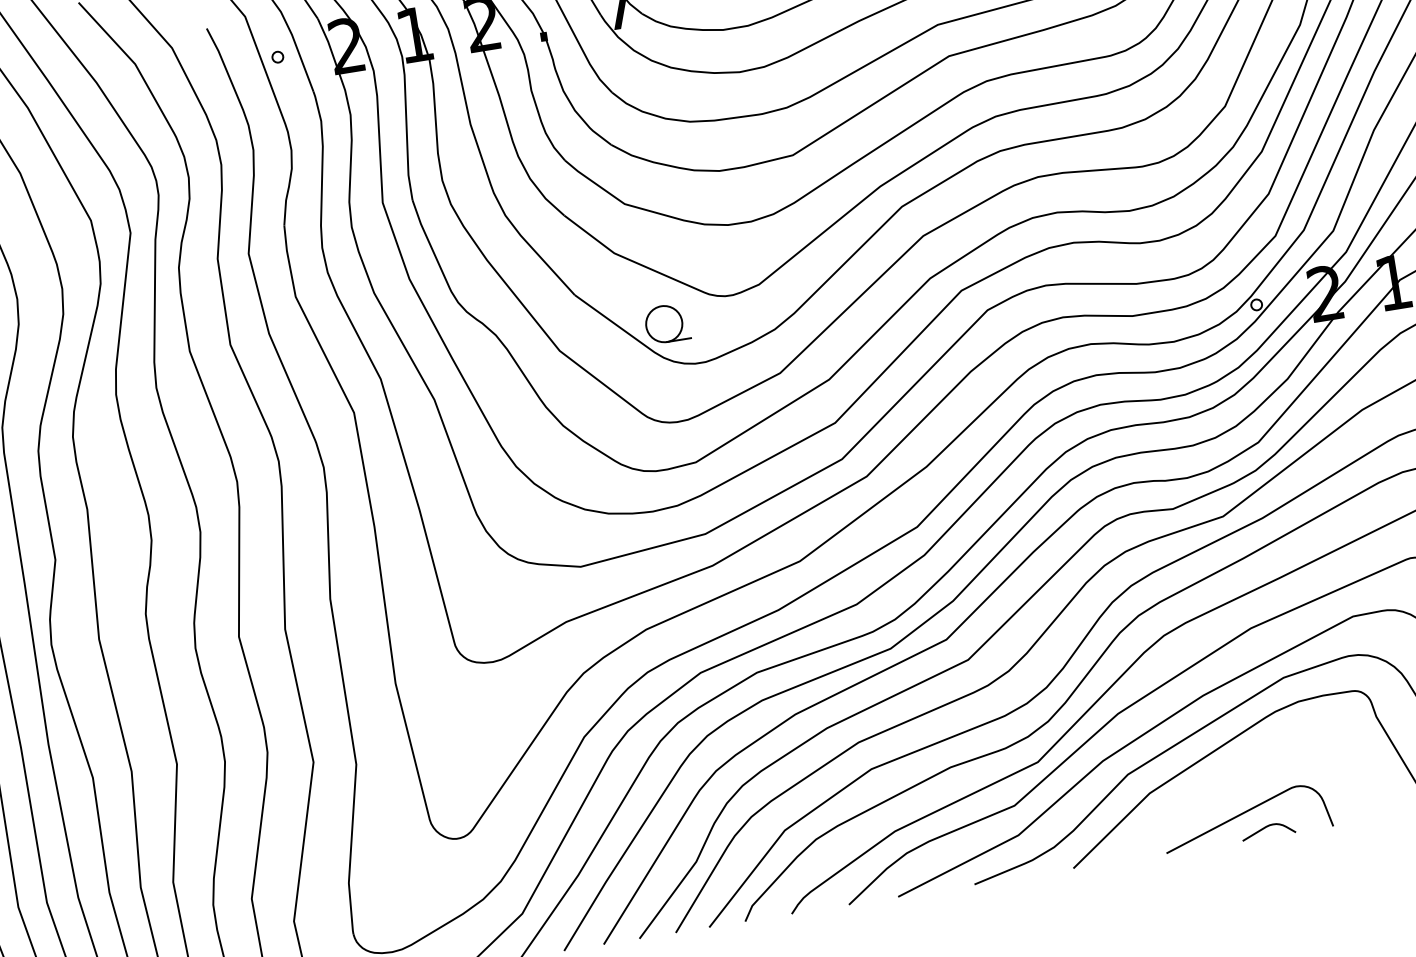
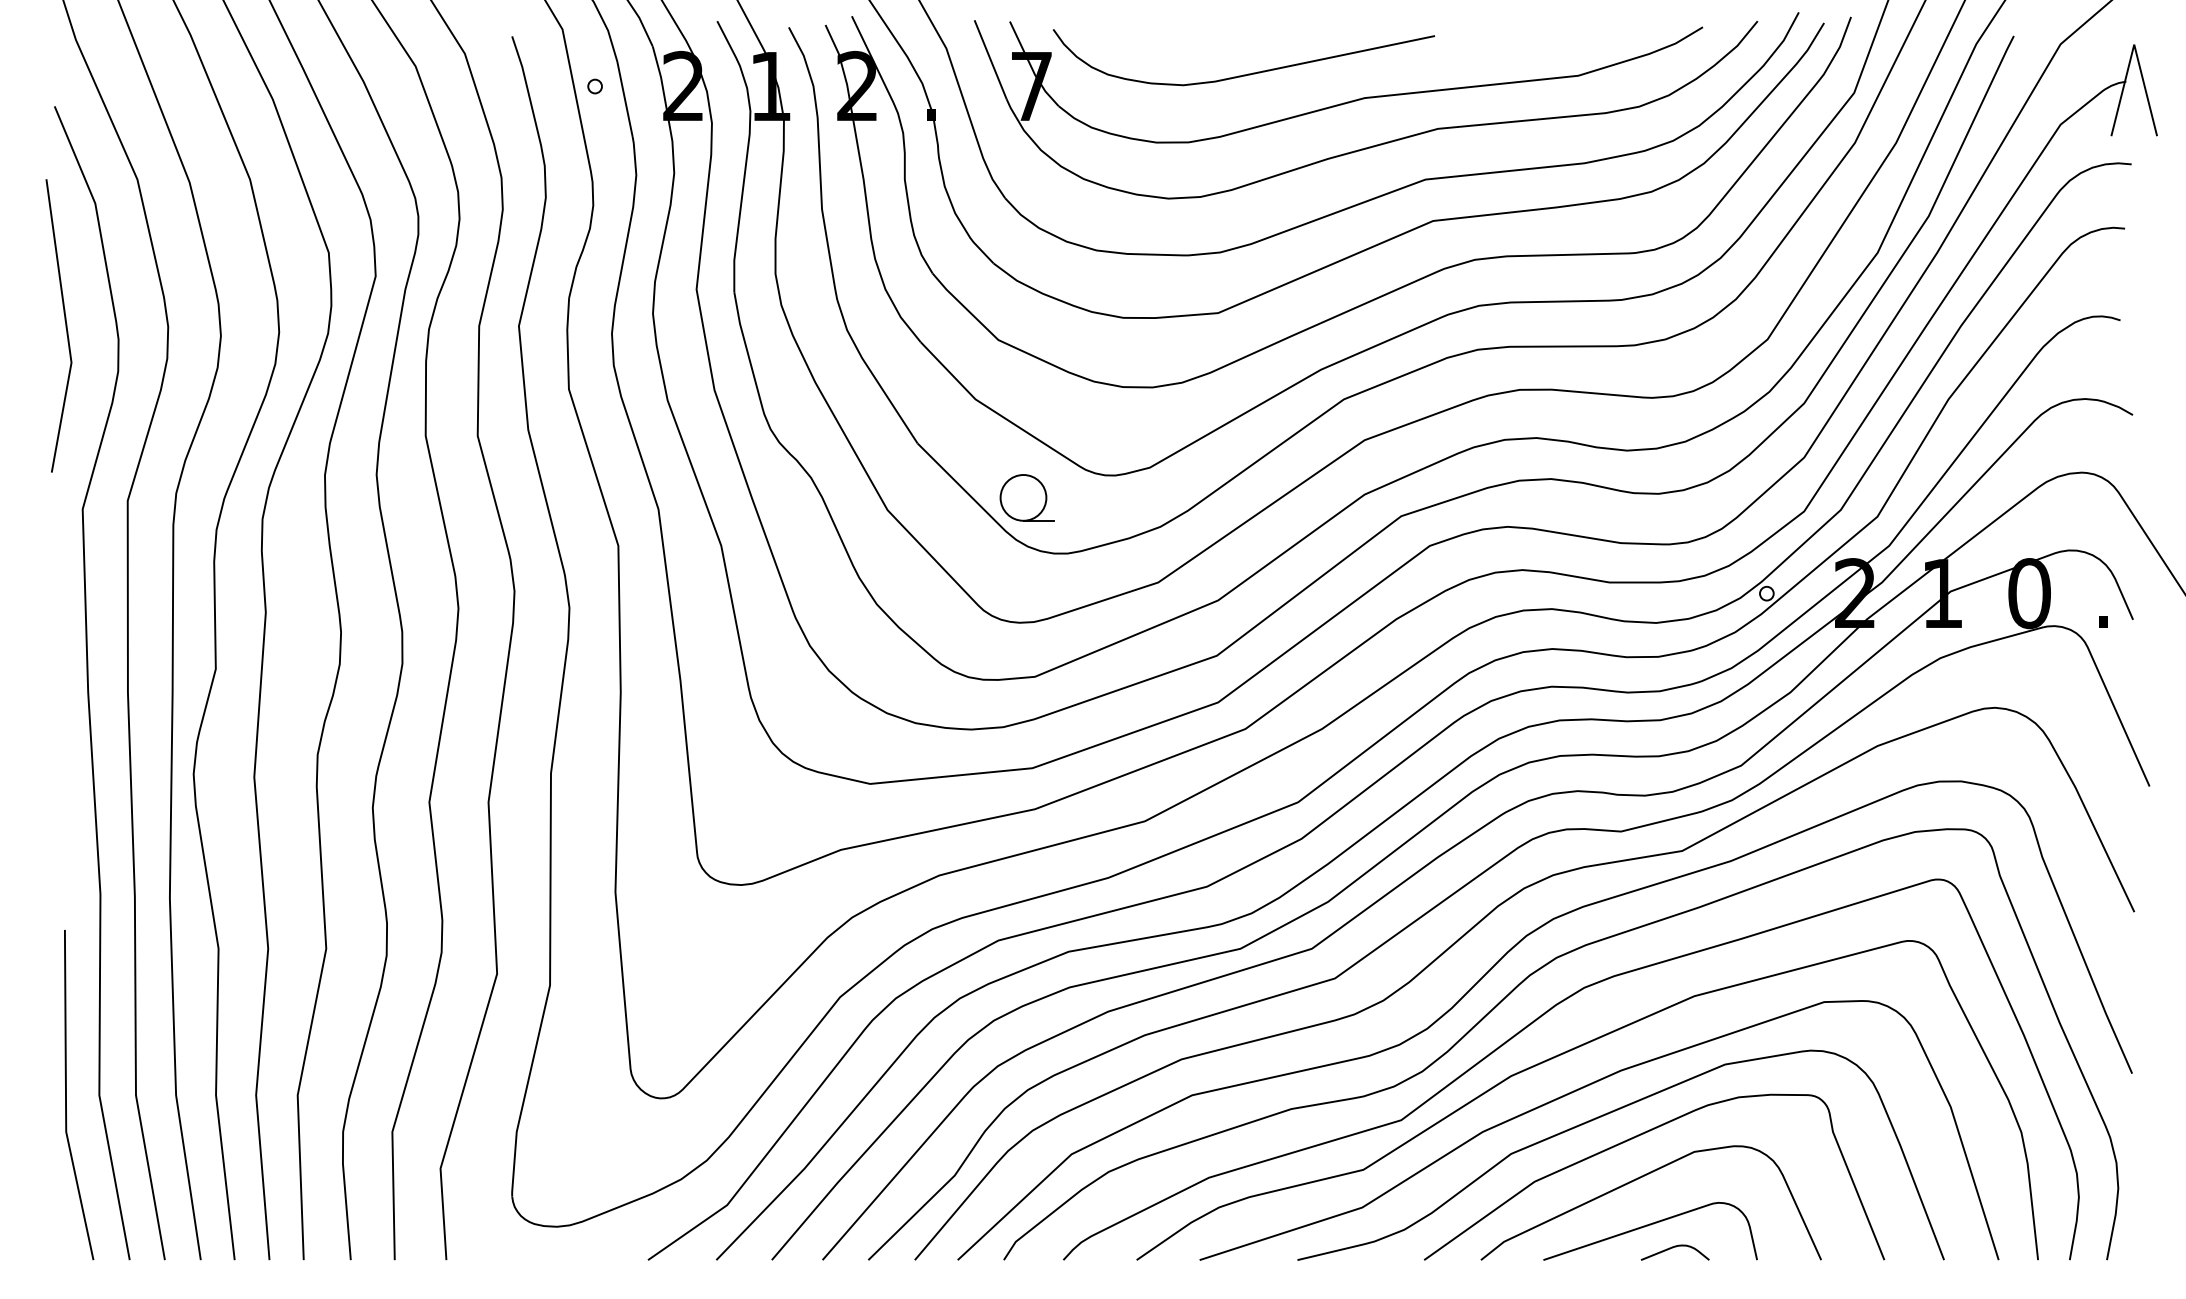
curve: (1230, 778) -> (1638, 1179), added

